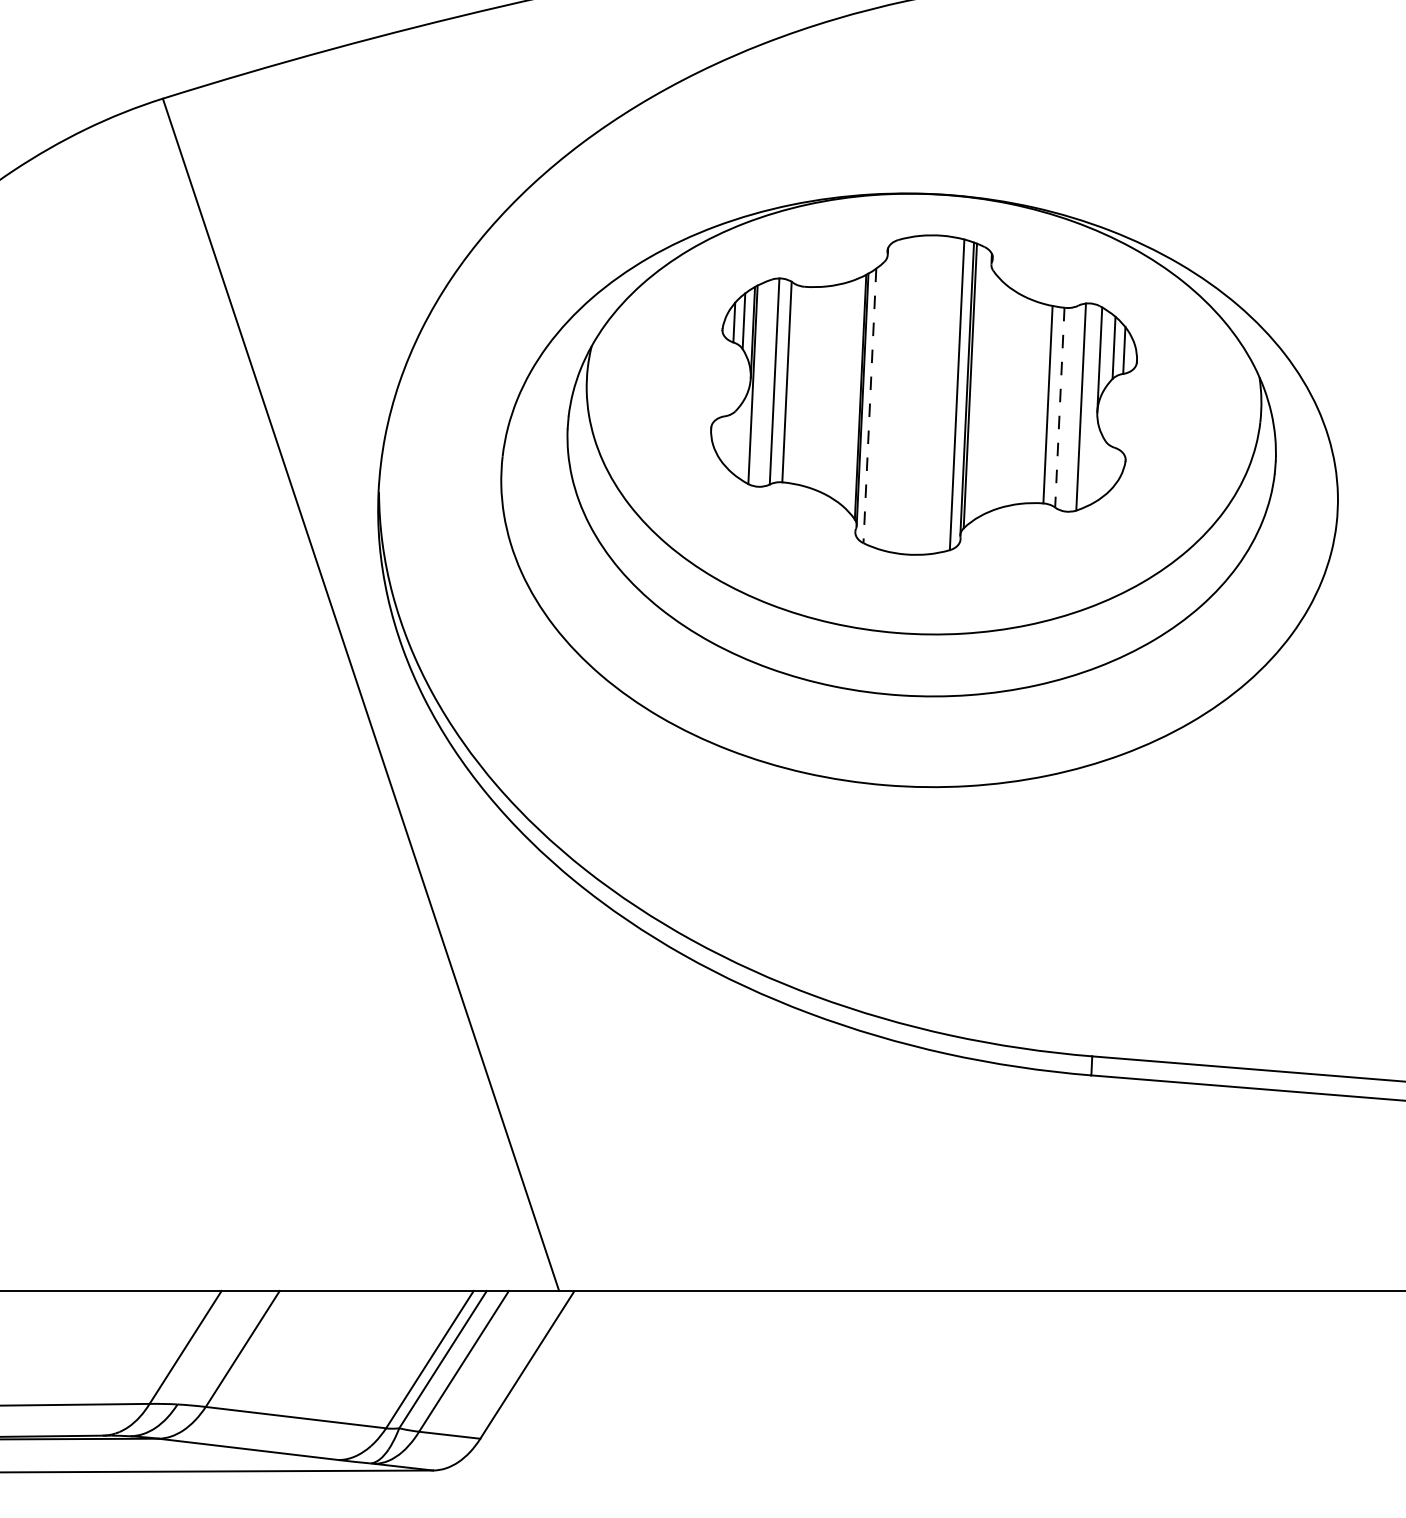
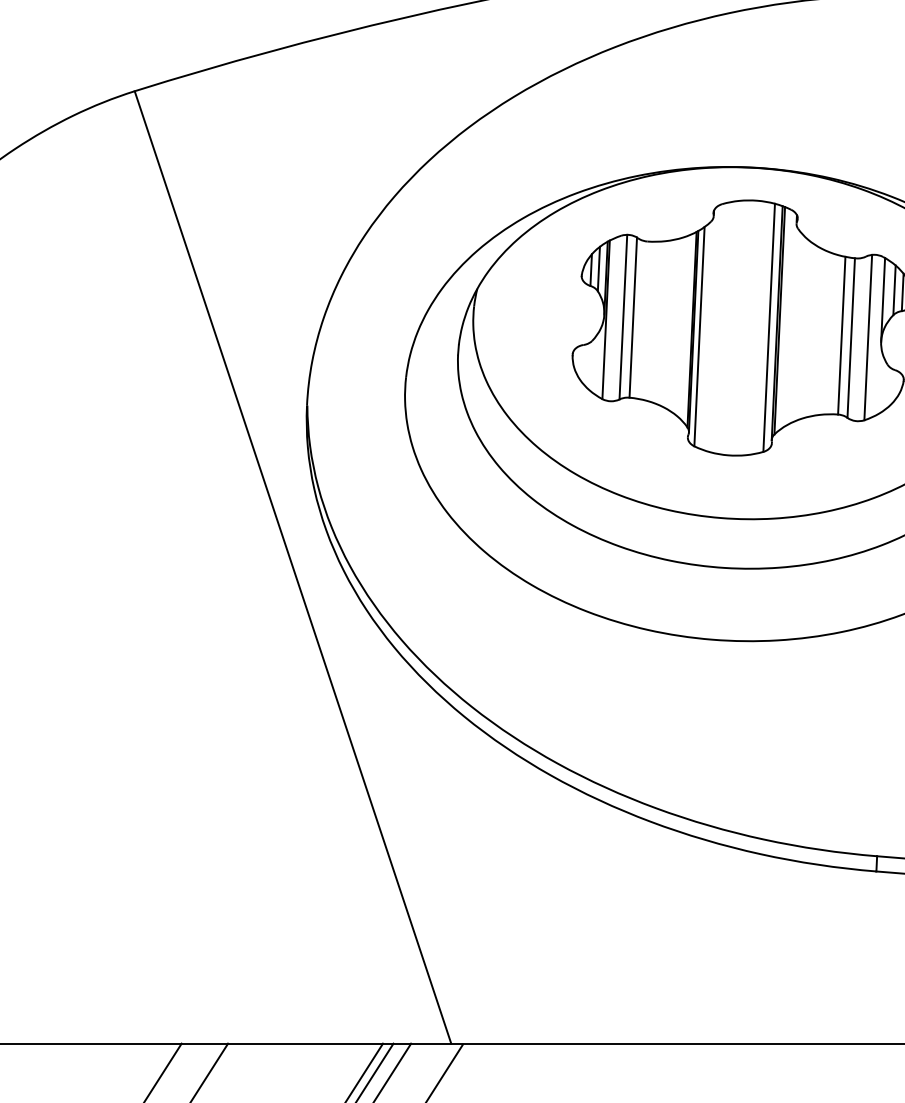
line: (869, 406) -> (699, 337), dashed -> solid
line: (1059, 407) -> (850, 337), dashed -> solid

